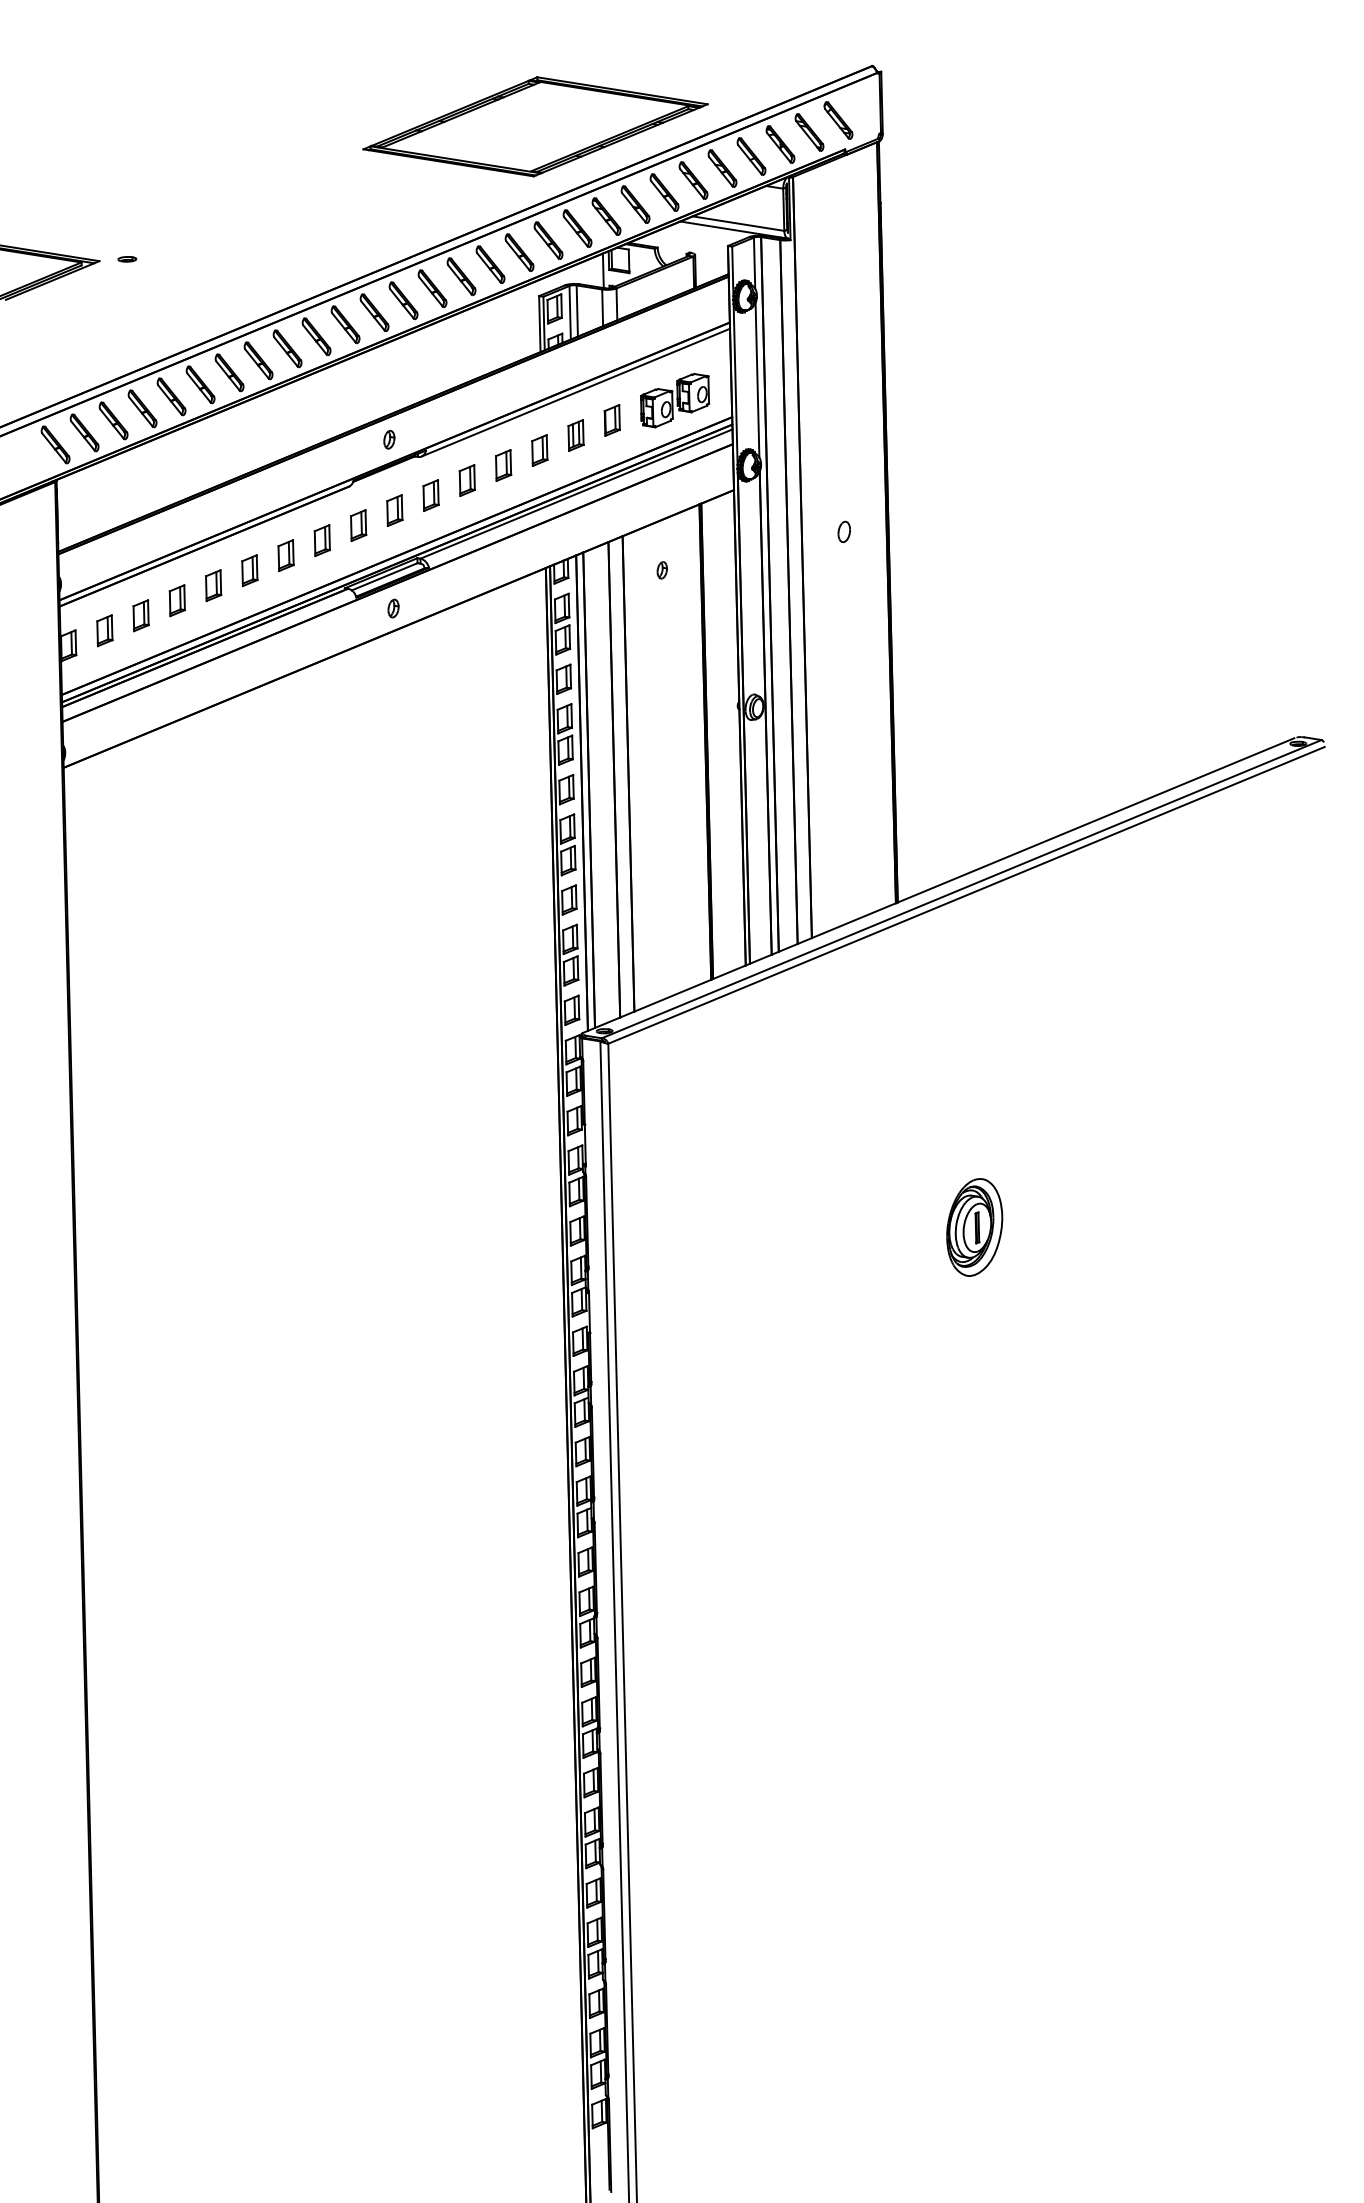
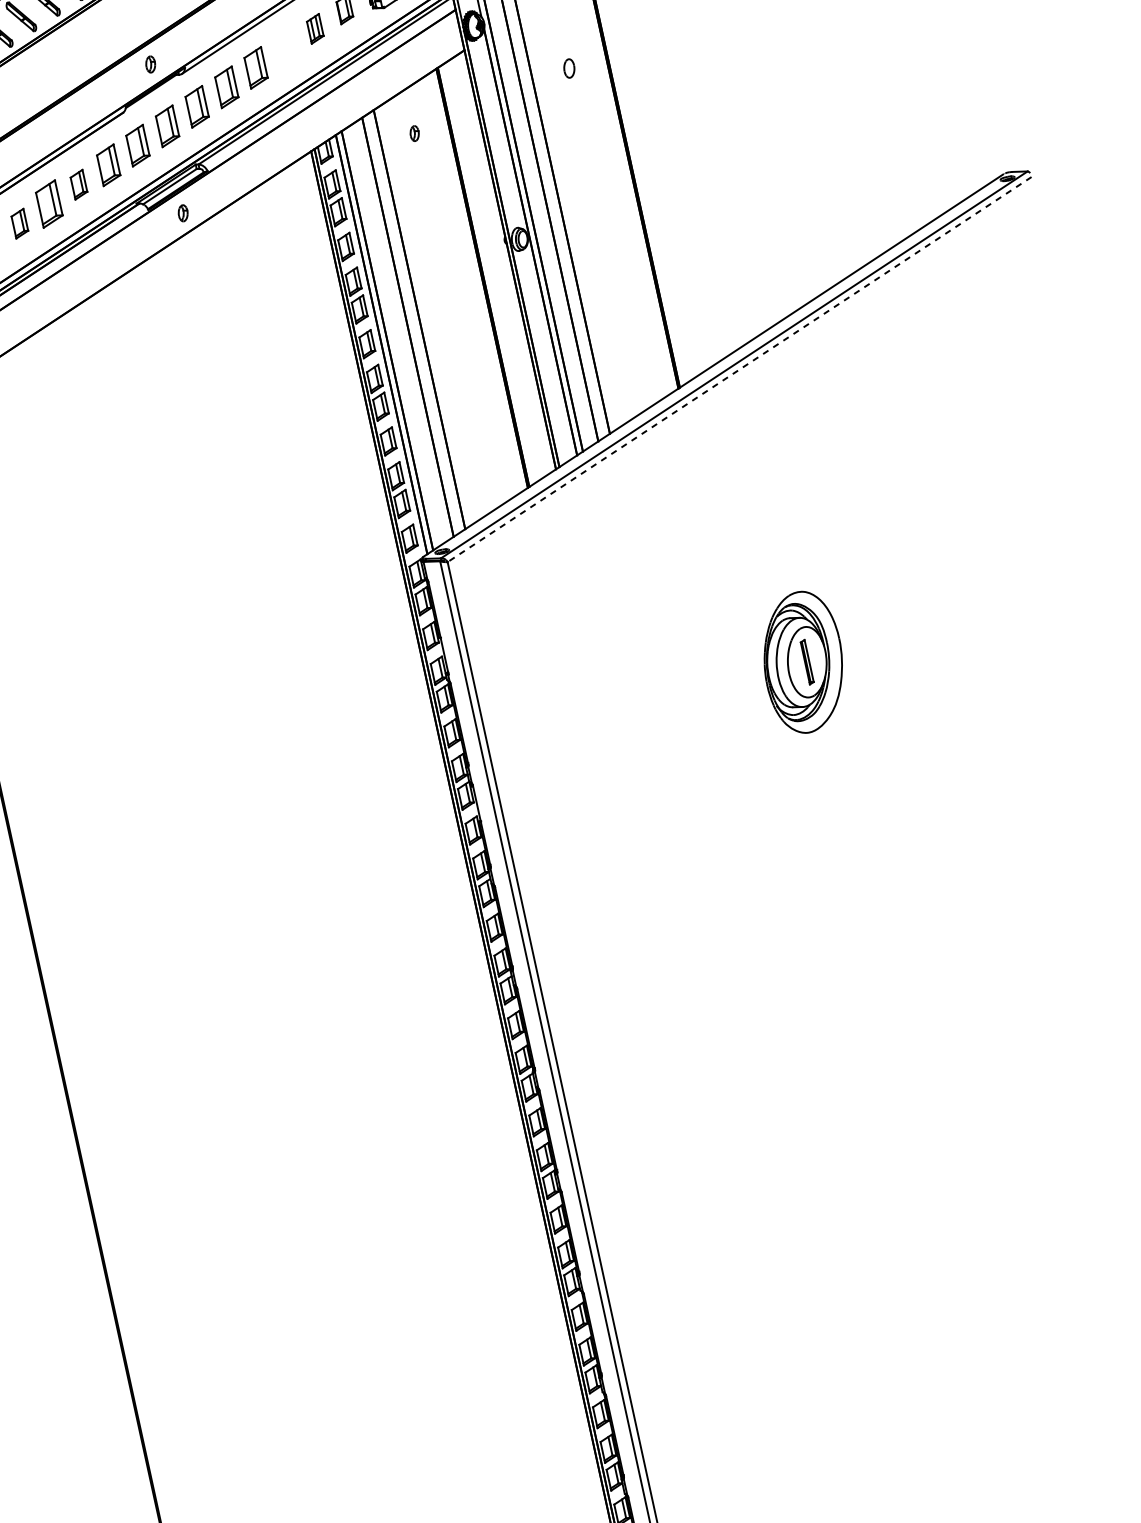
part: (539, 450) -> (285, 48), removed
part: (503, 465) -> (256, 67), size x1.4
part: (466, 480) -> (225, 87), size x1.4
part: (430, 495) -> (196, 106), size x1.4
part: (394, 510) -> (167, 126), size x1.4
part: (358, 525) -> (137, 145), size x1.4
part: (321, 540) -> (107, 165), size x1.4
part: (249, 570) -> (49, 204), size x1.6
line: (966, 895) -> (739, 369), solid -> dashed
part: (974, 1227) -> (803, 662), size x1.6

